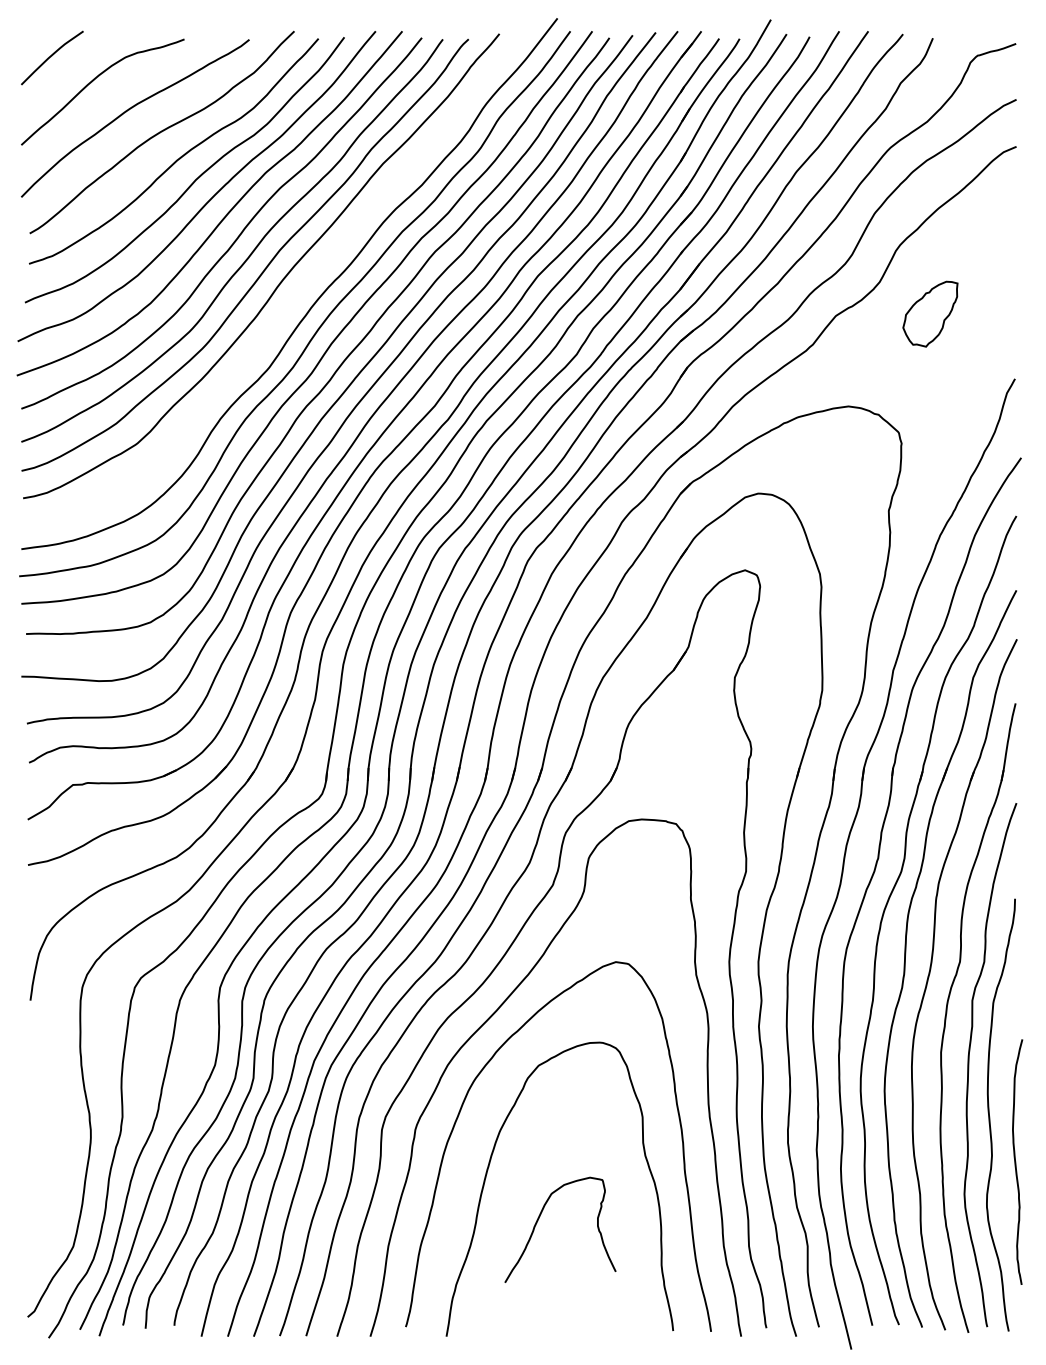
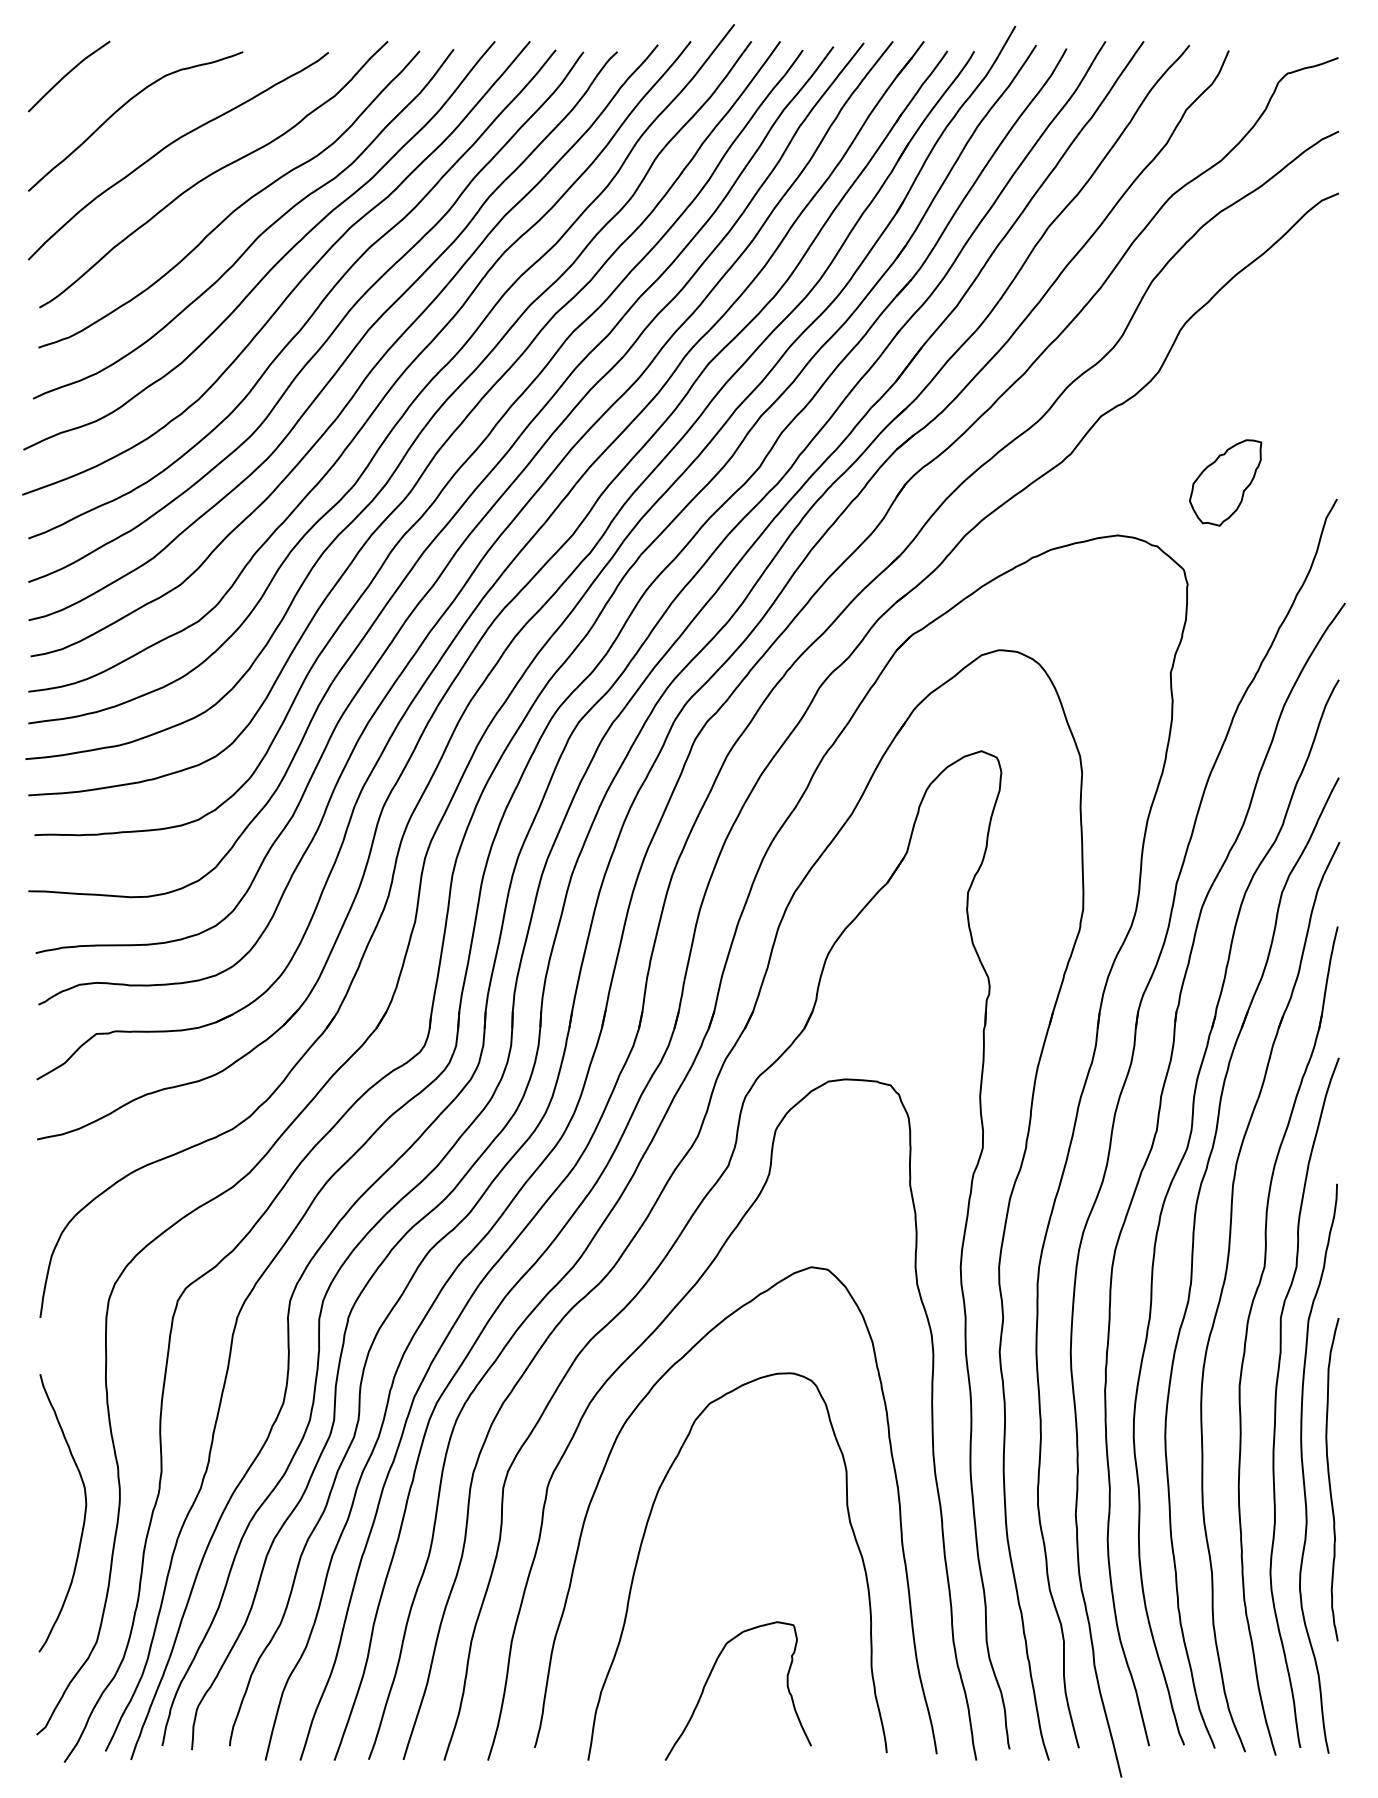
curve: (294, 295) -> (388, 389), added
part: (930, 313) -> (1225, 482), moved
curve: (63, 1152) -> (83, 1518), added
curve: (1016, 1161) -> (1330, 1479), moved
curve: (539, 1218) -> (710, 1676), moved

